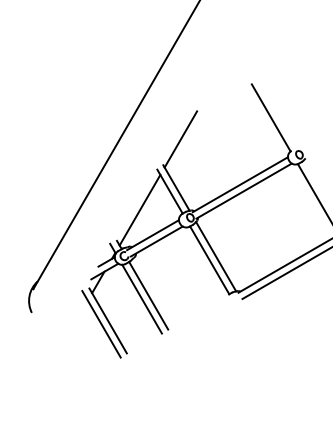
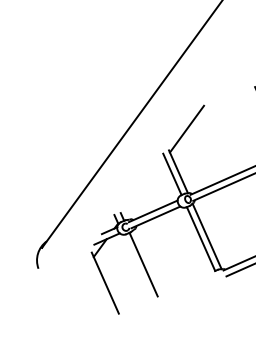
line: (139, 209) -> (143, 187), removed
line: (141, 298) -> (137, 266), removed
line: (101, 324) -> (99, 285), removed

